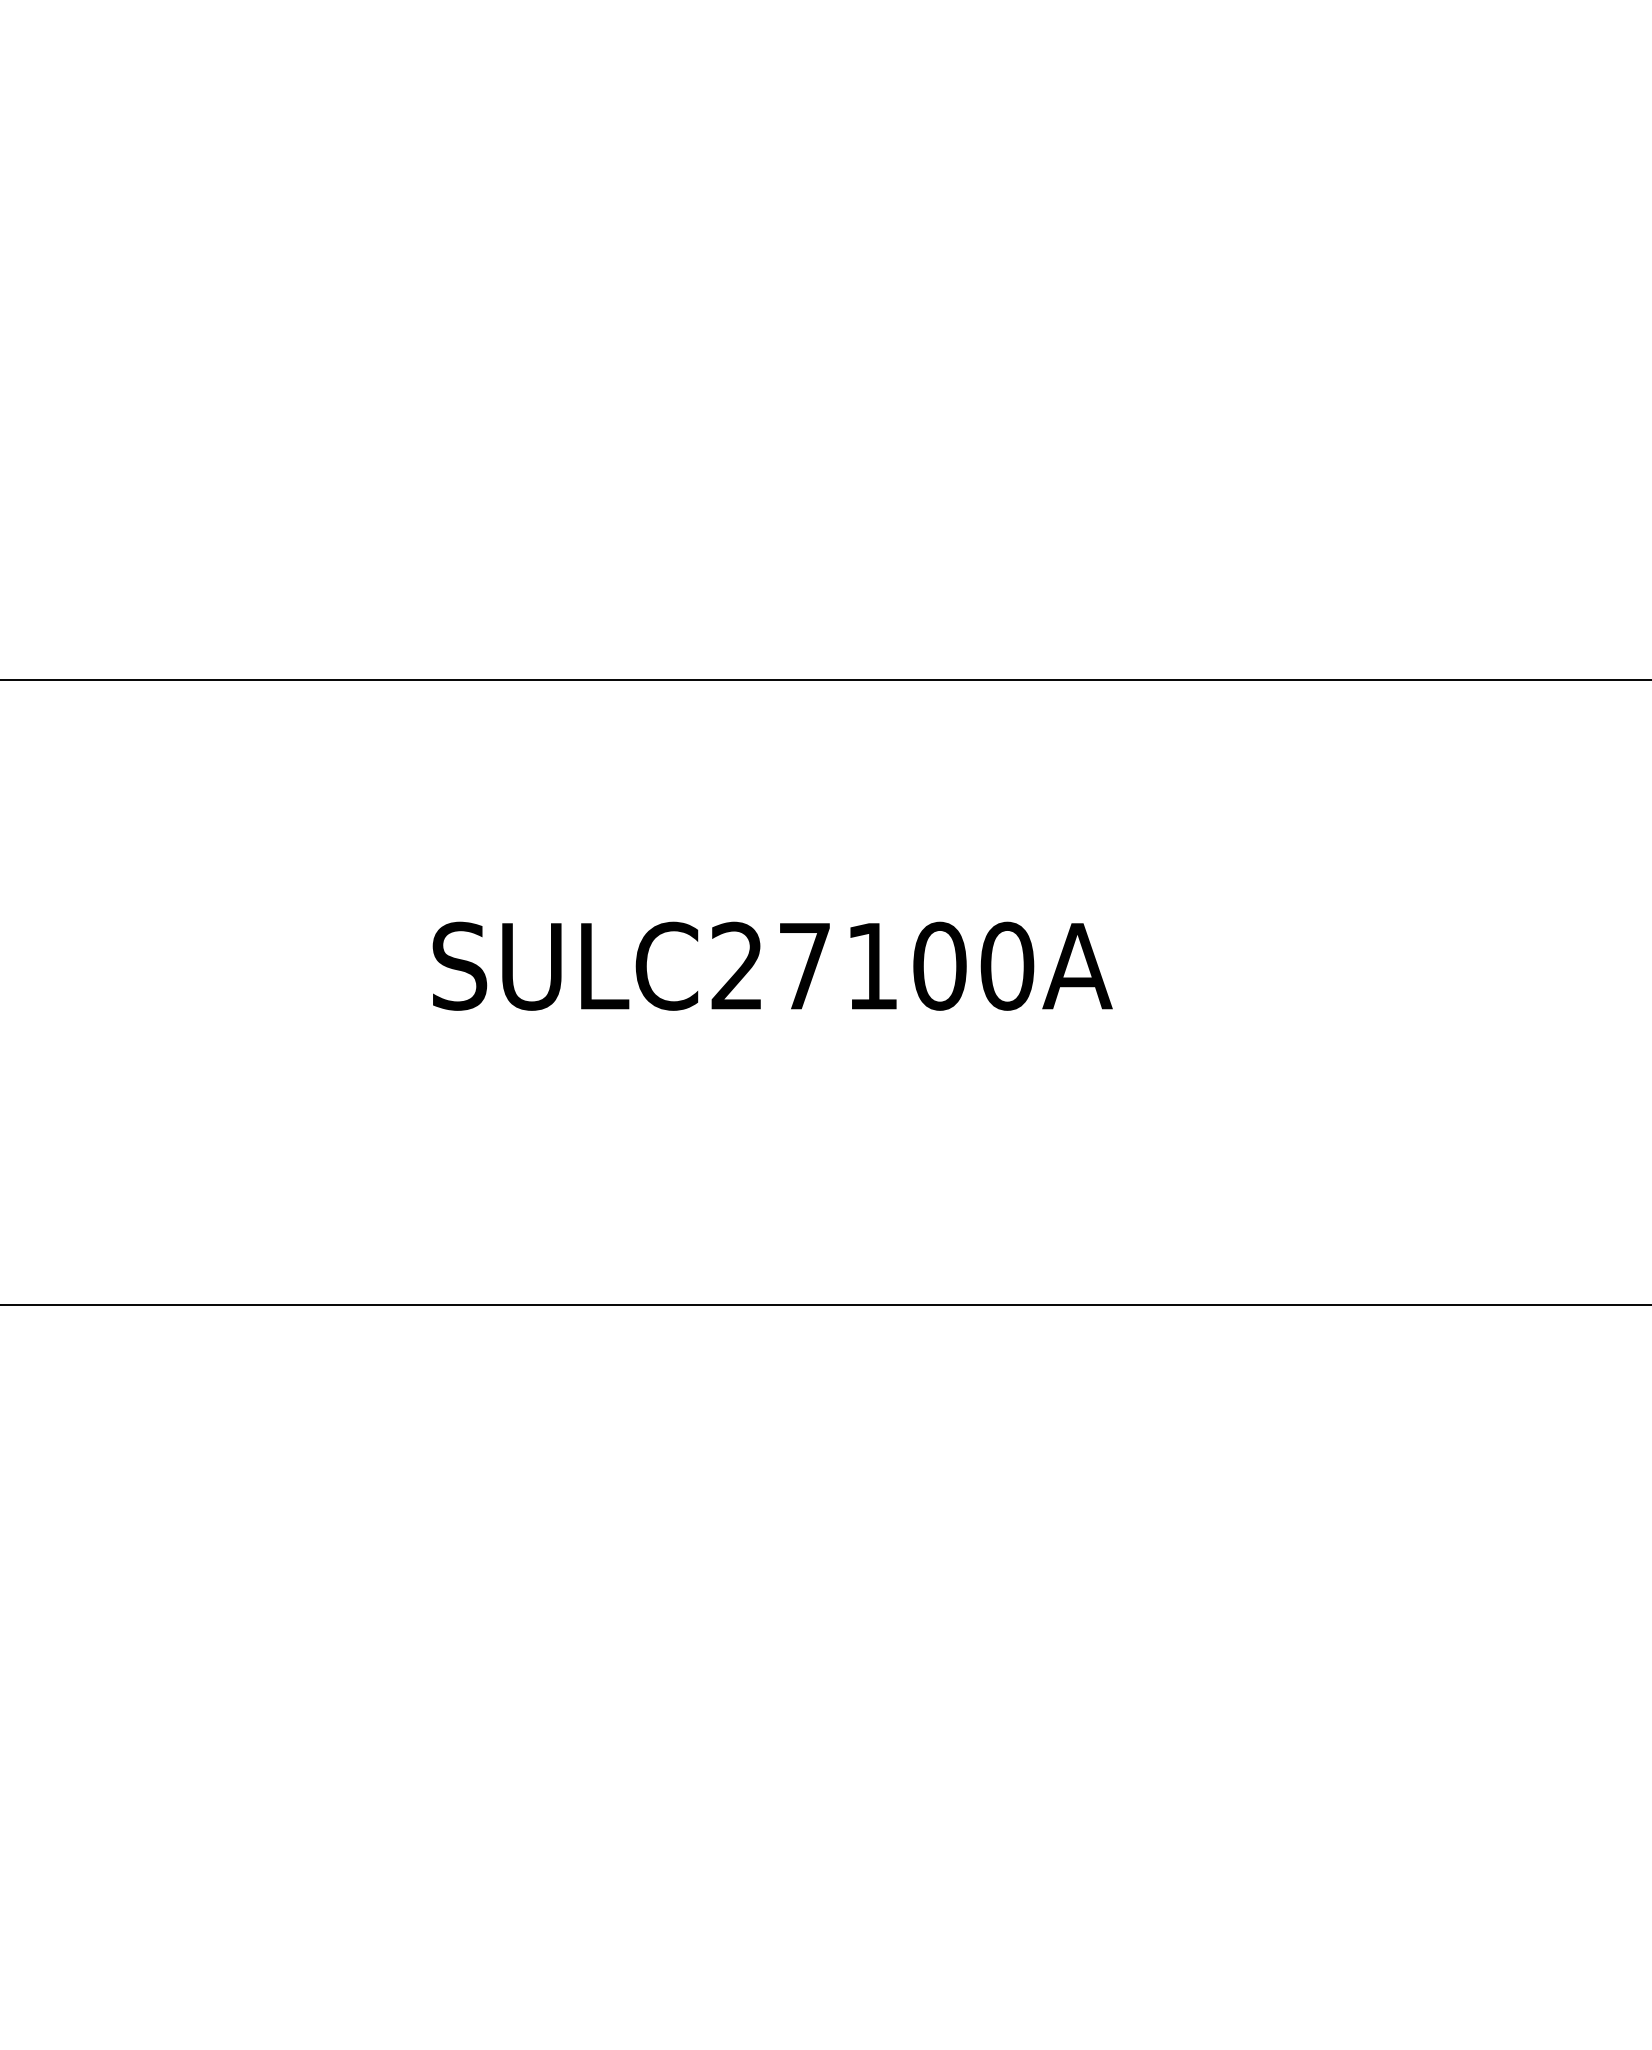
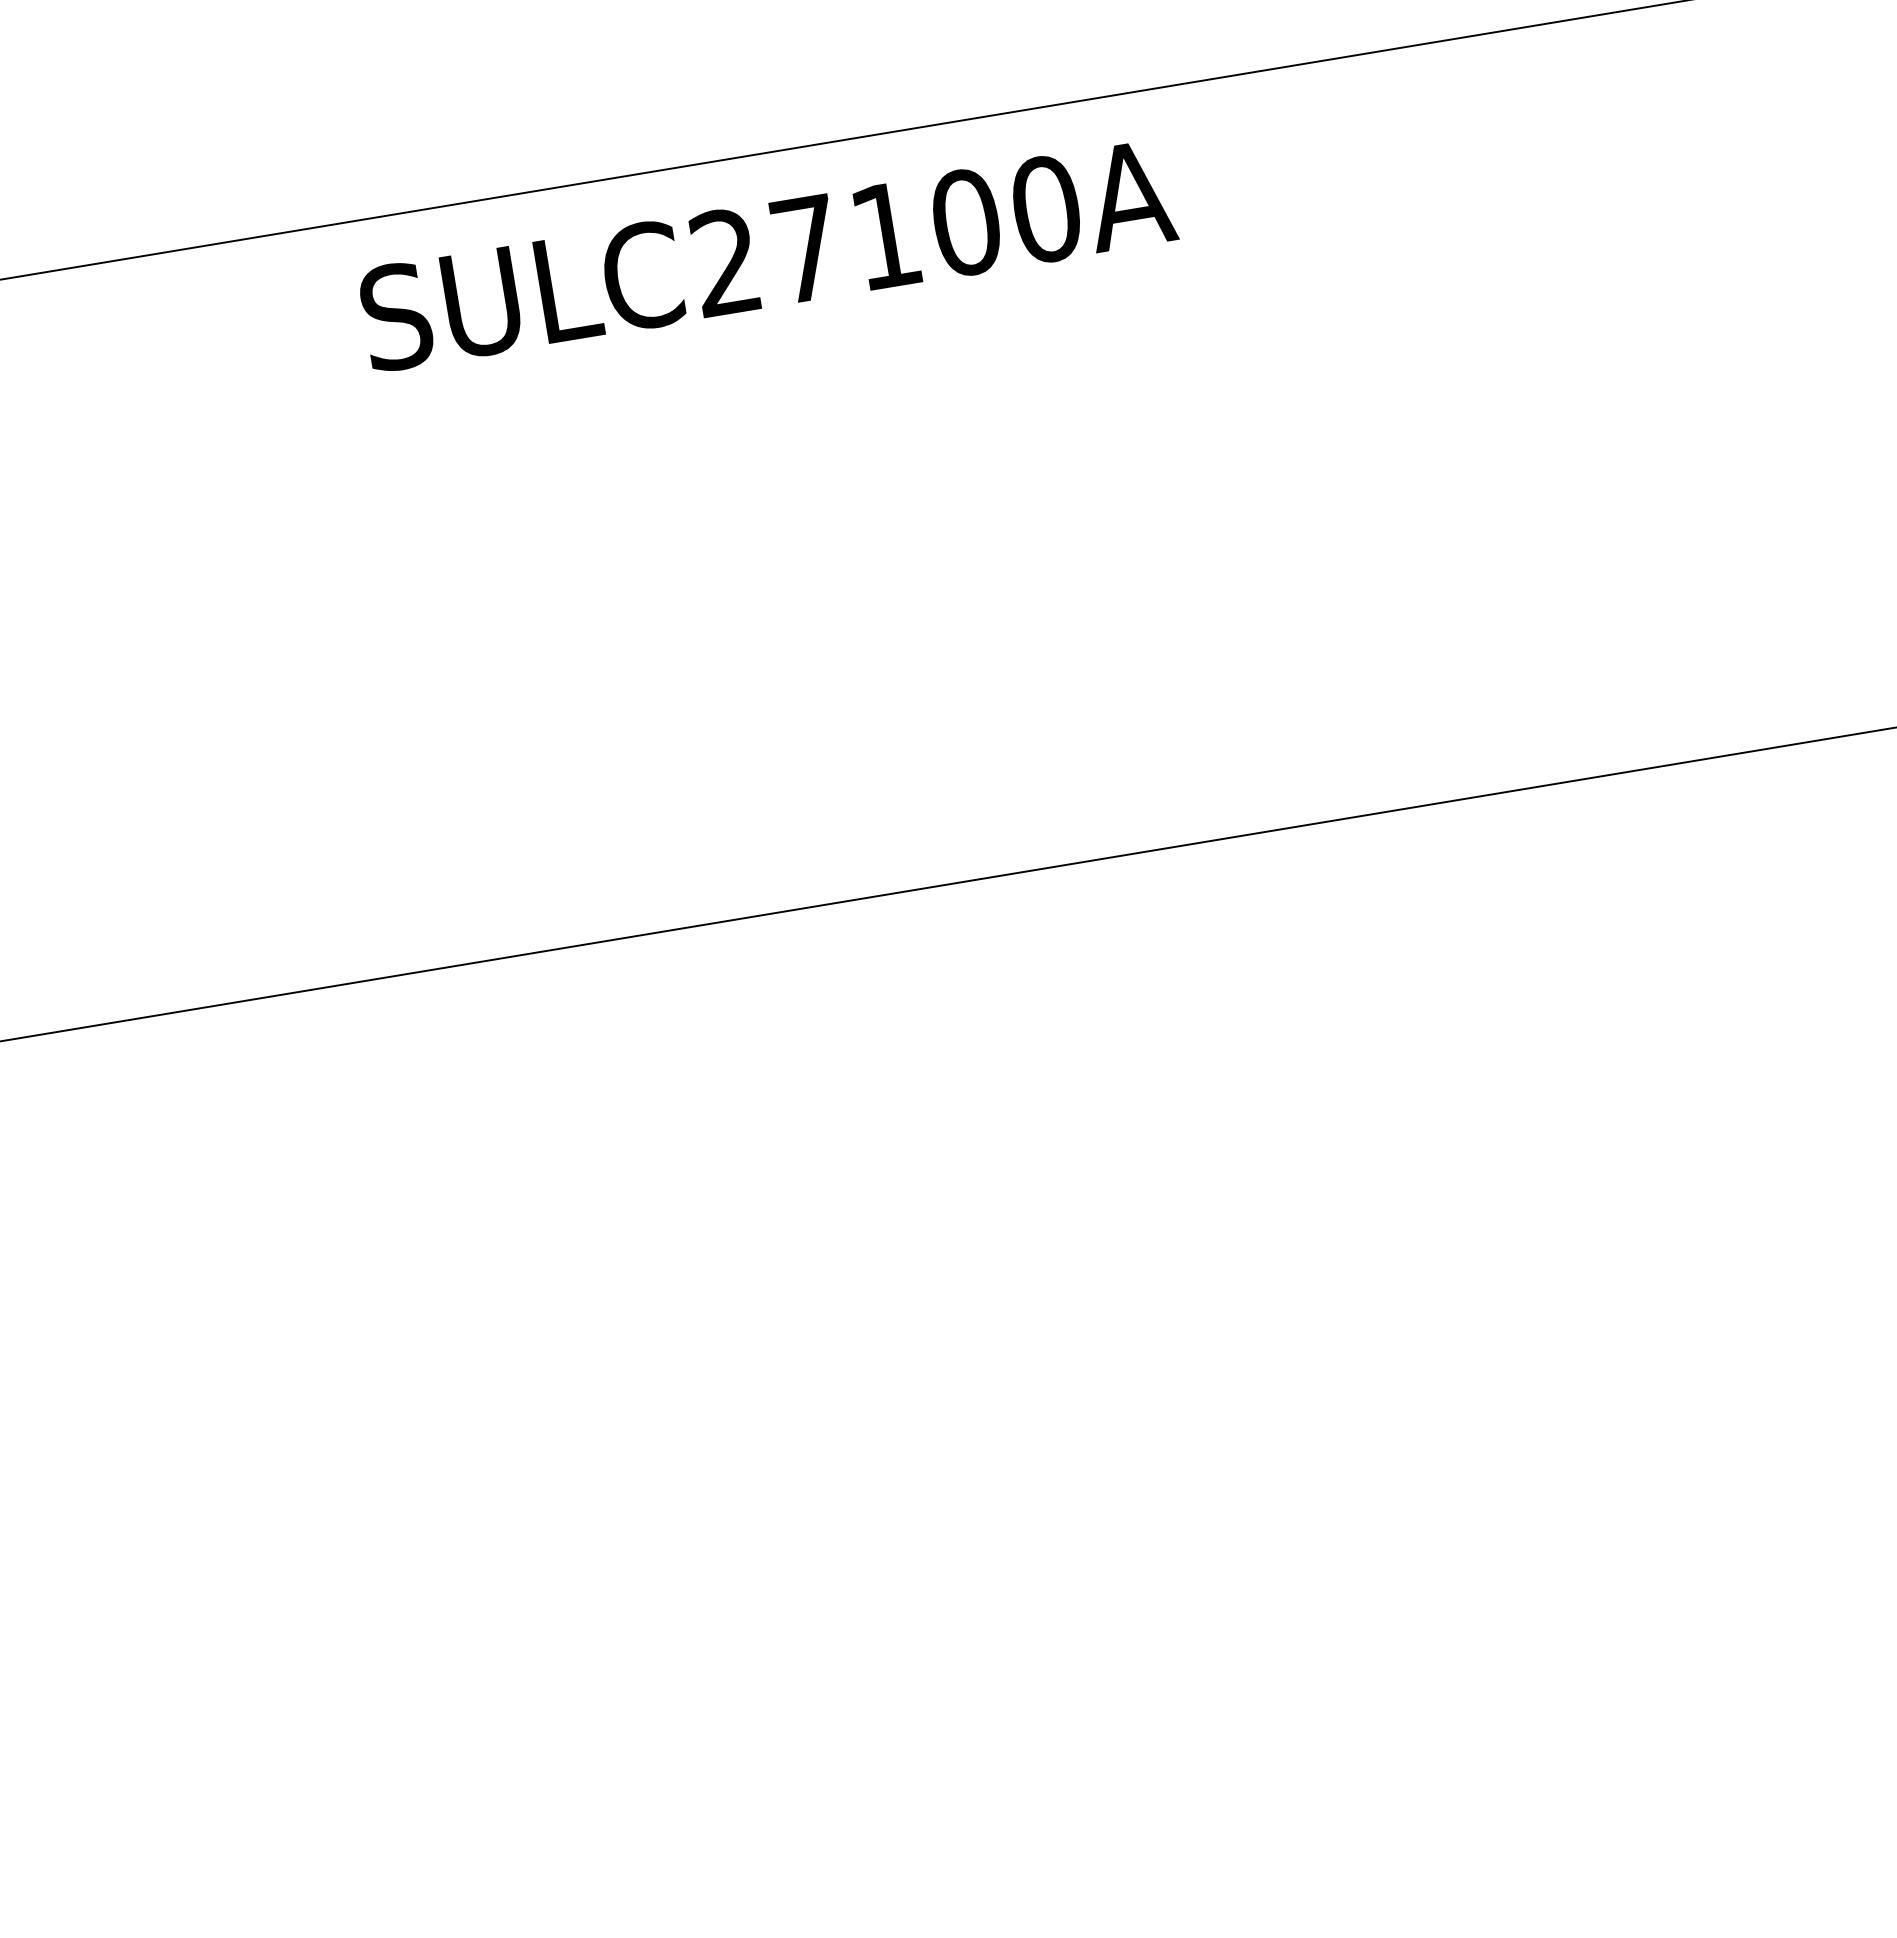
text: (772, 965) -> (767, 254), moved

